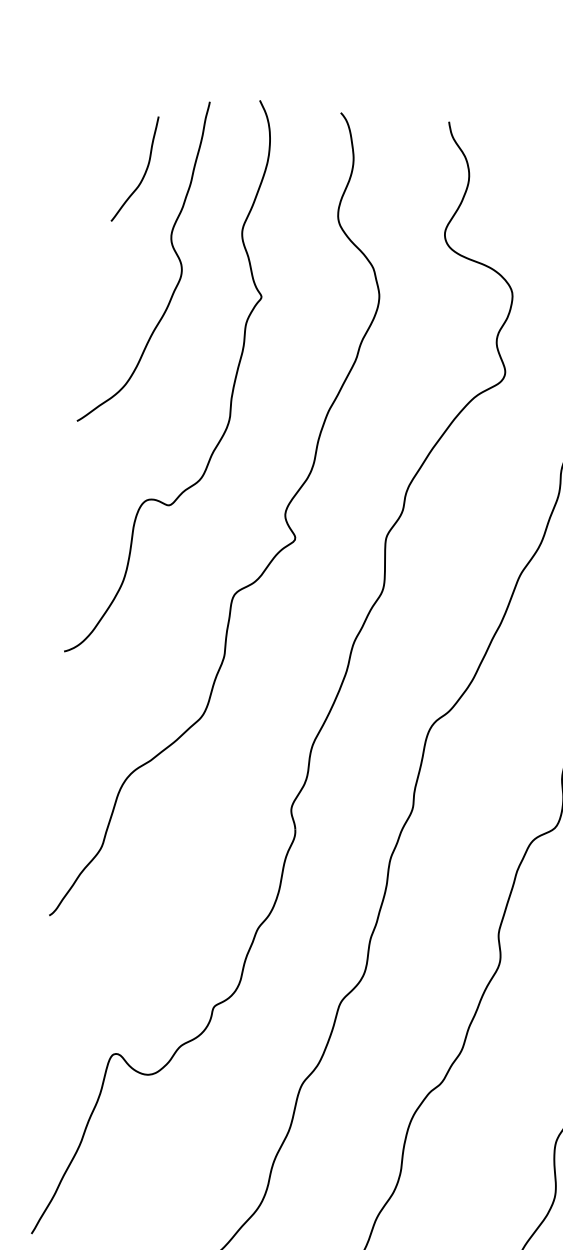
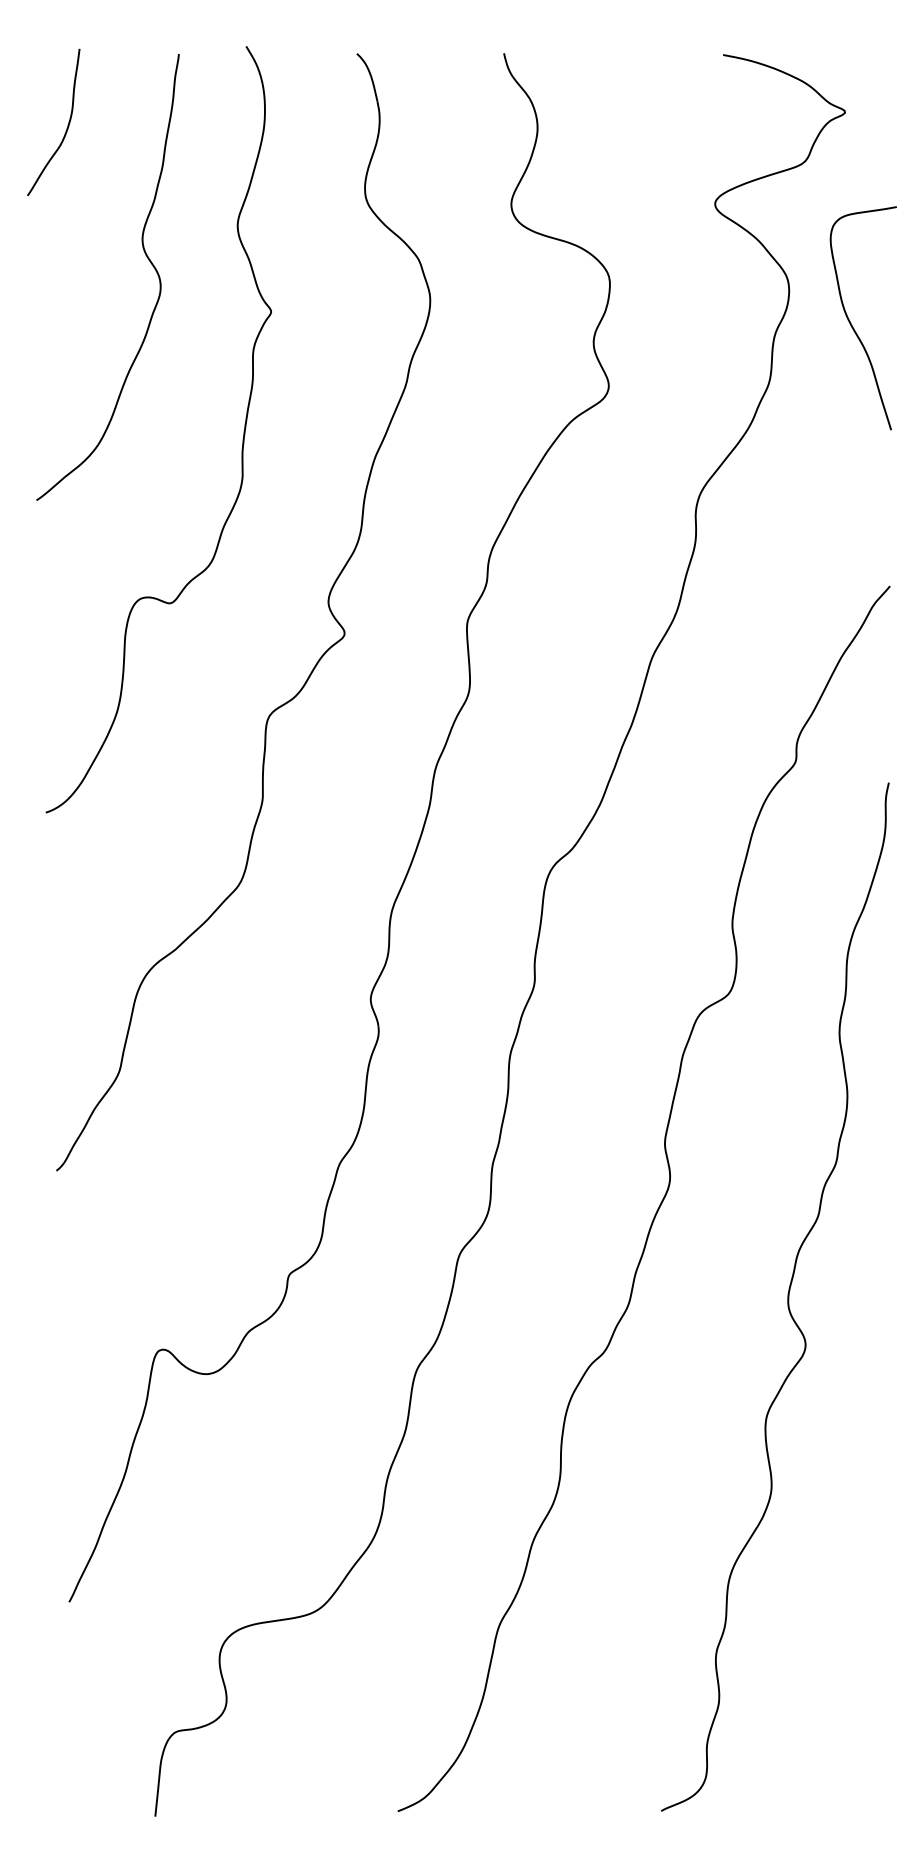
curve: (144, 172) -> (67, 125), moved

